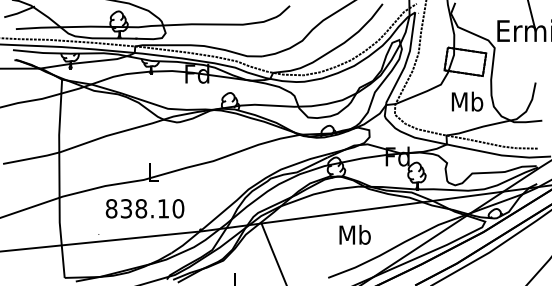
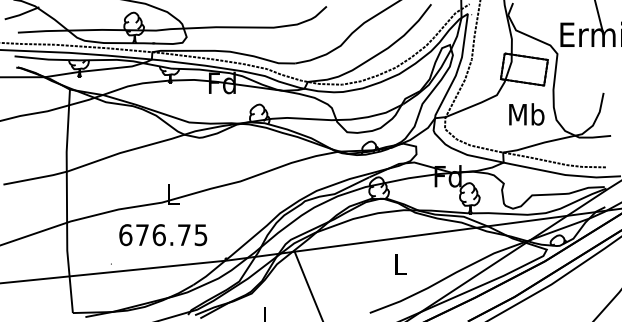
text: (144, 208) -> (162, 234), 838.10 -> 676.75
text: (354, 234) -> (399, 264), Mb -> L

